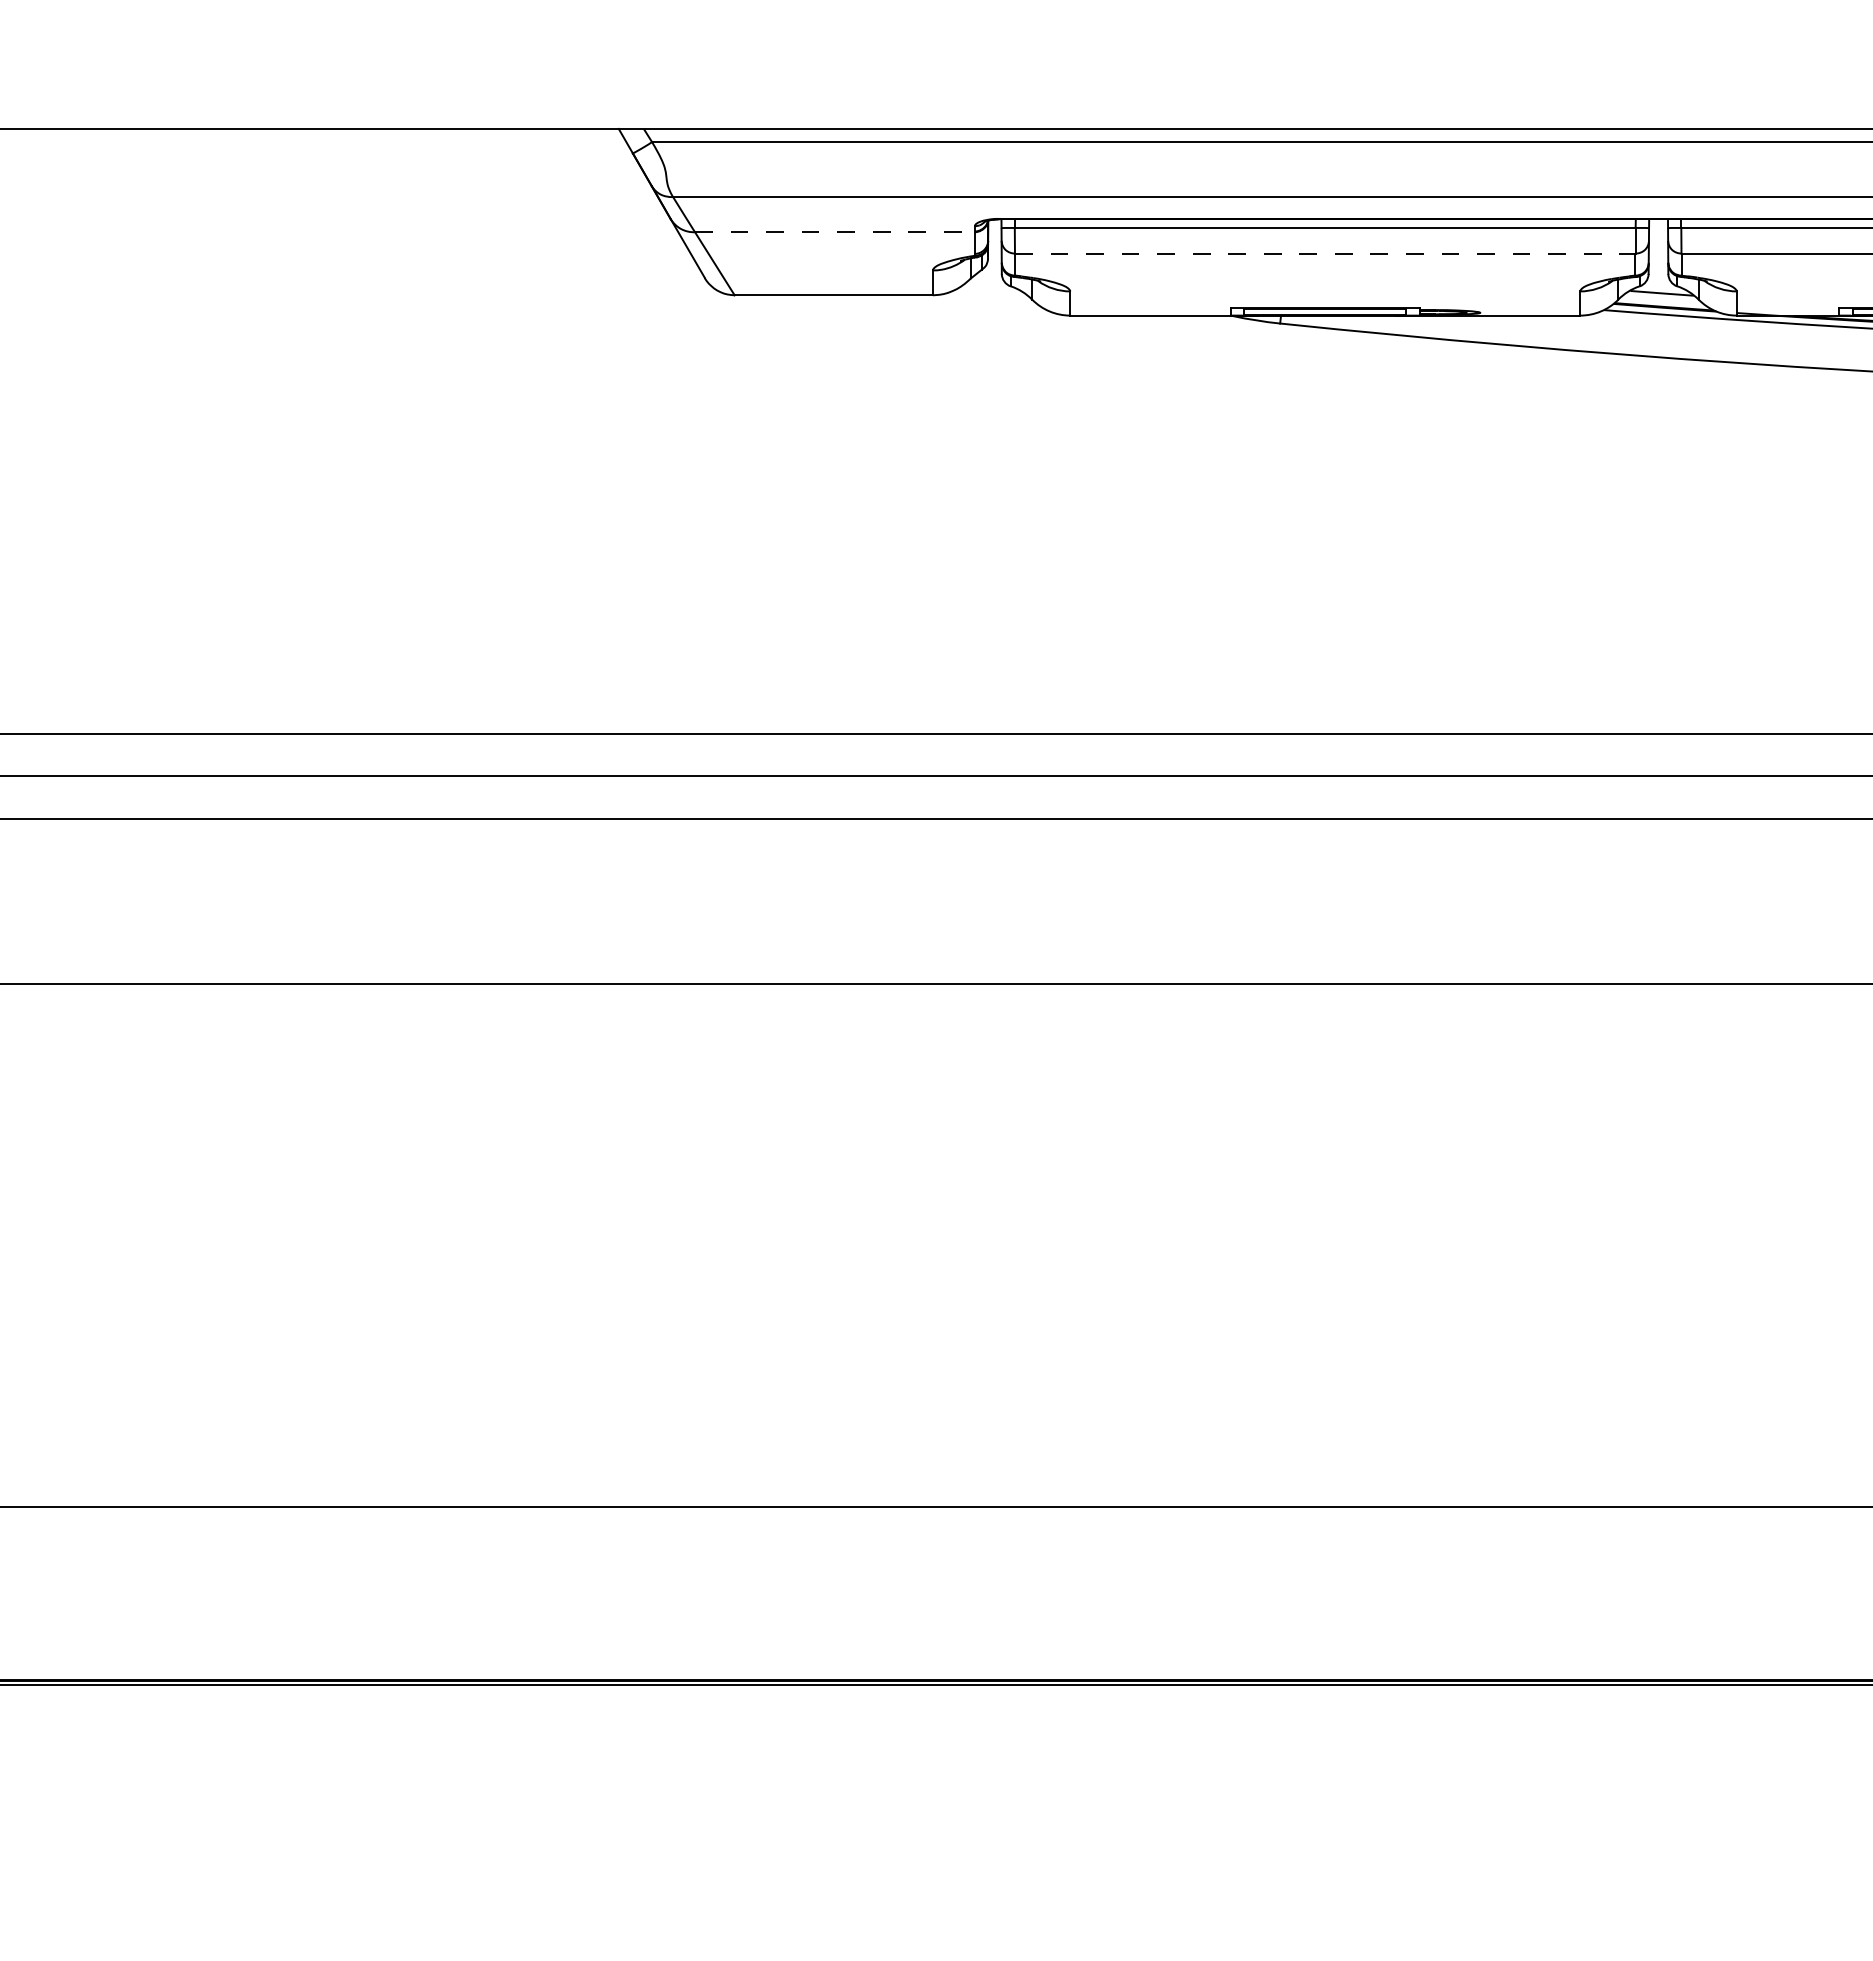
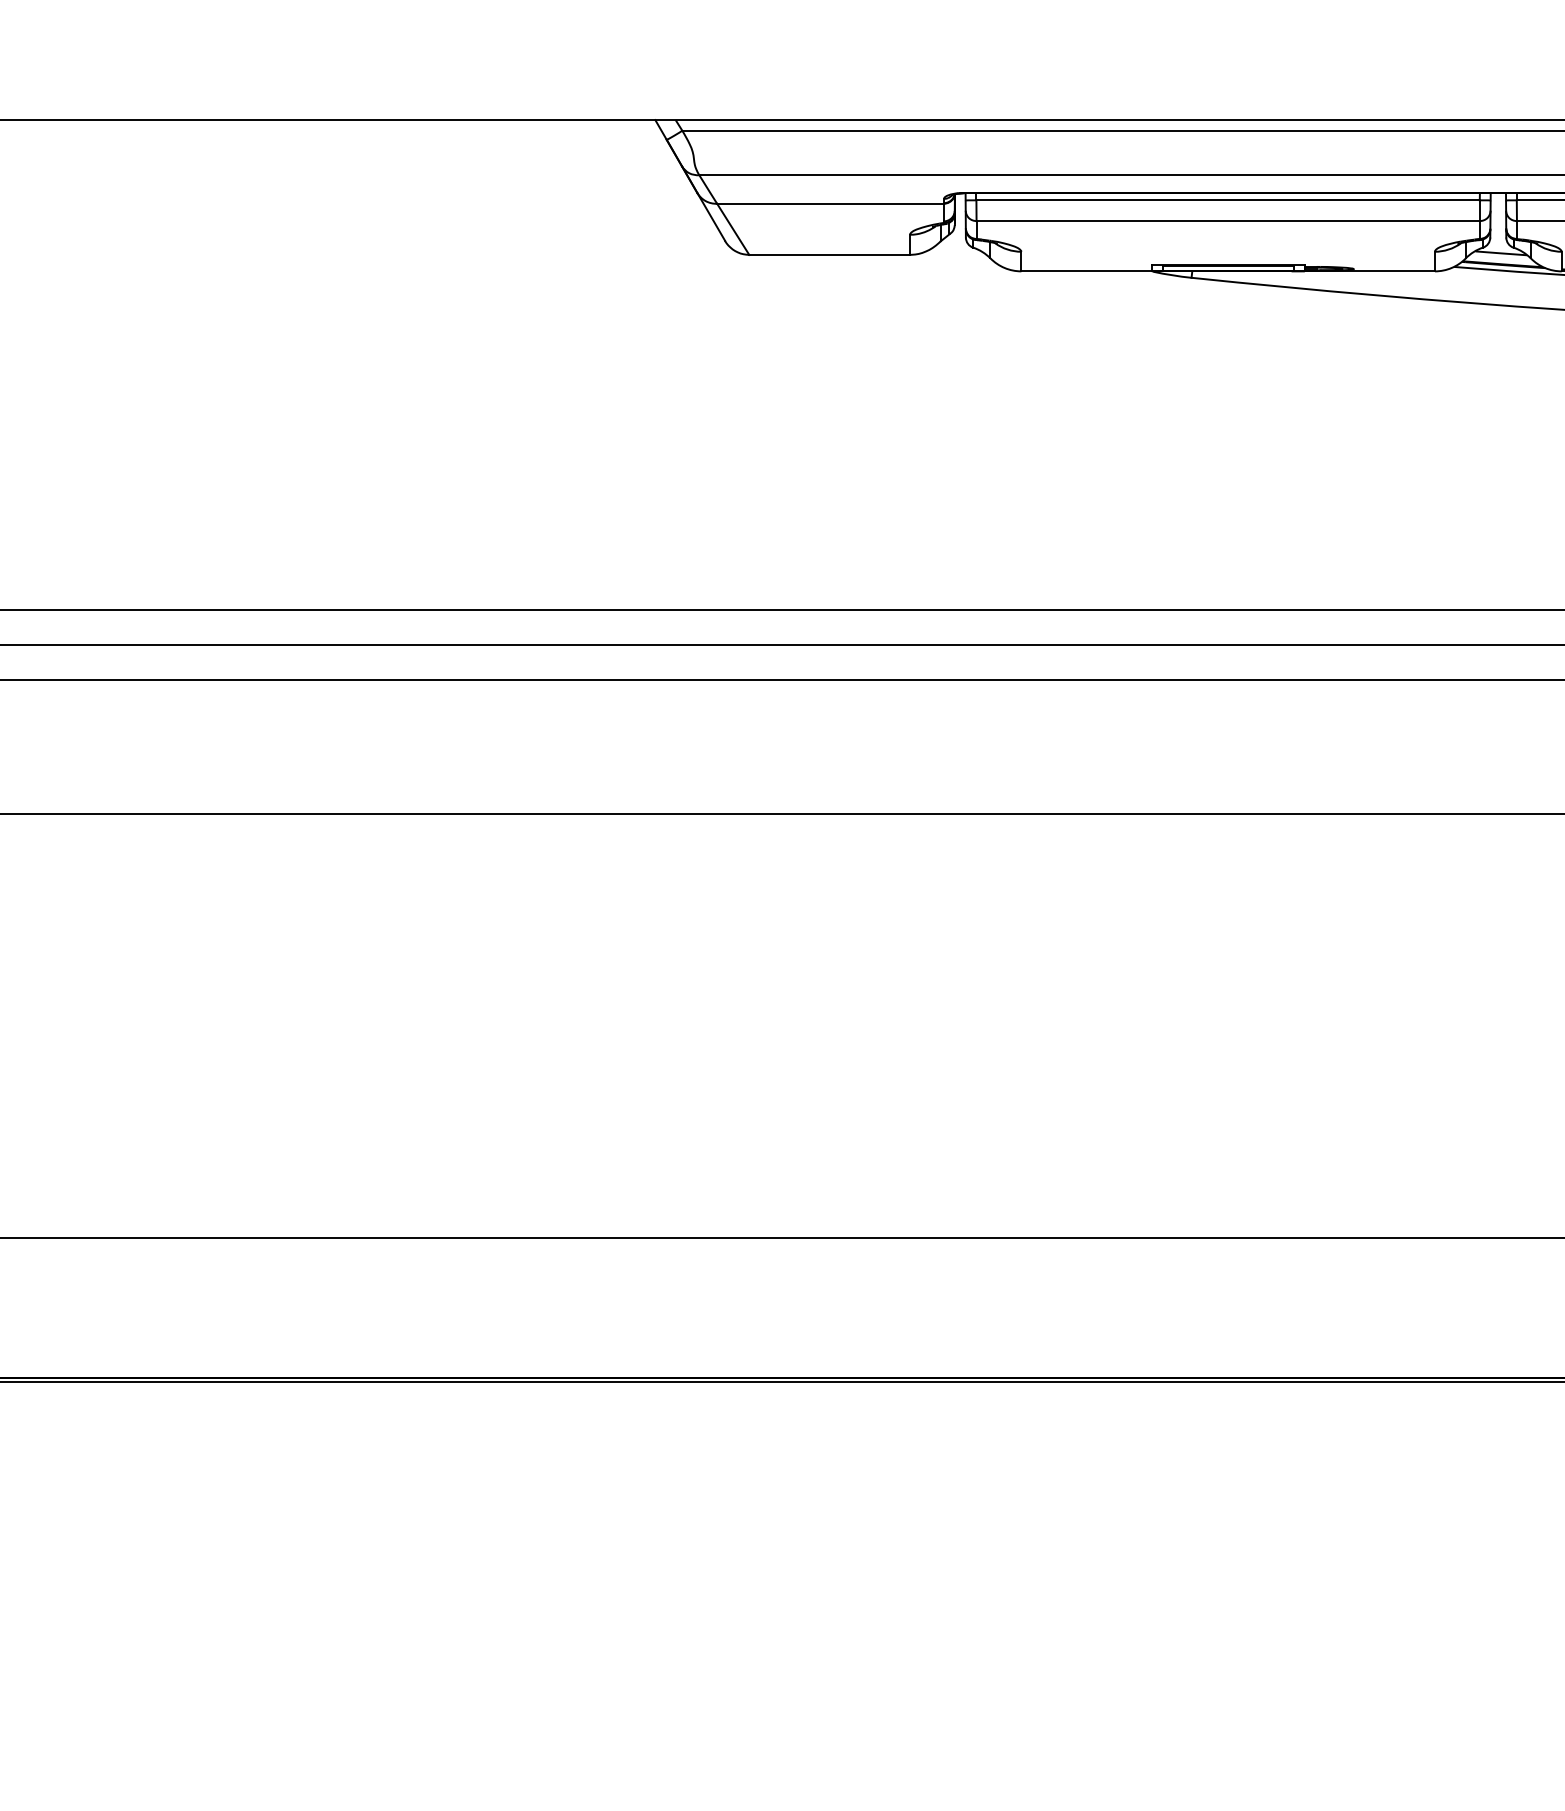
line: (836, 231) -> (831, 203), dashed -> solid
line: (1325, 254) -> (1228, 221), dashed -> solid

